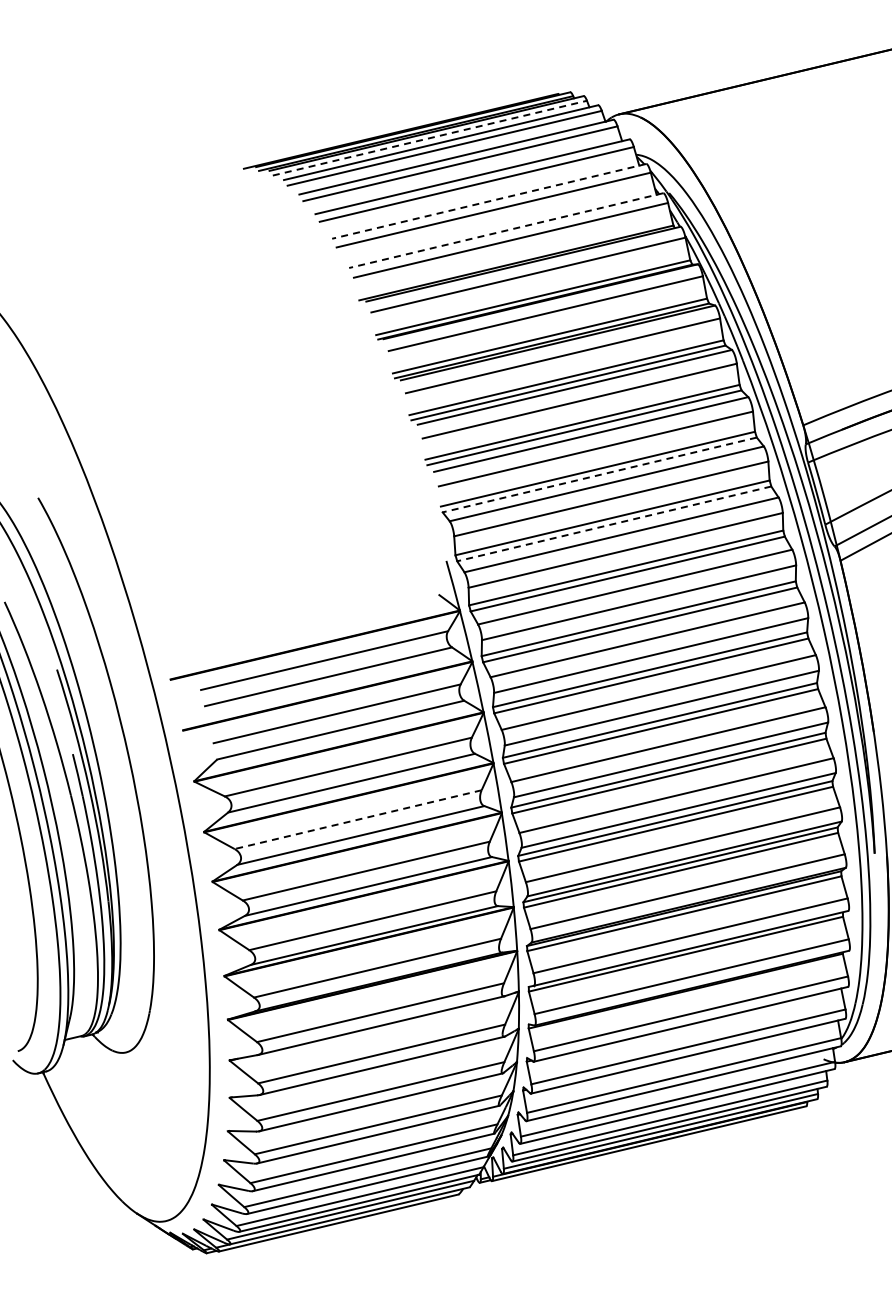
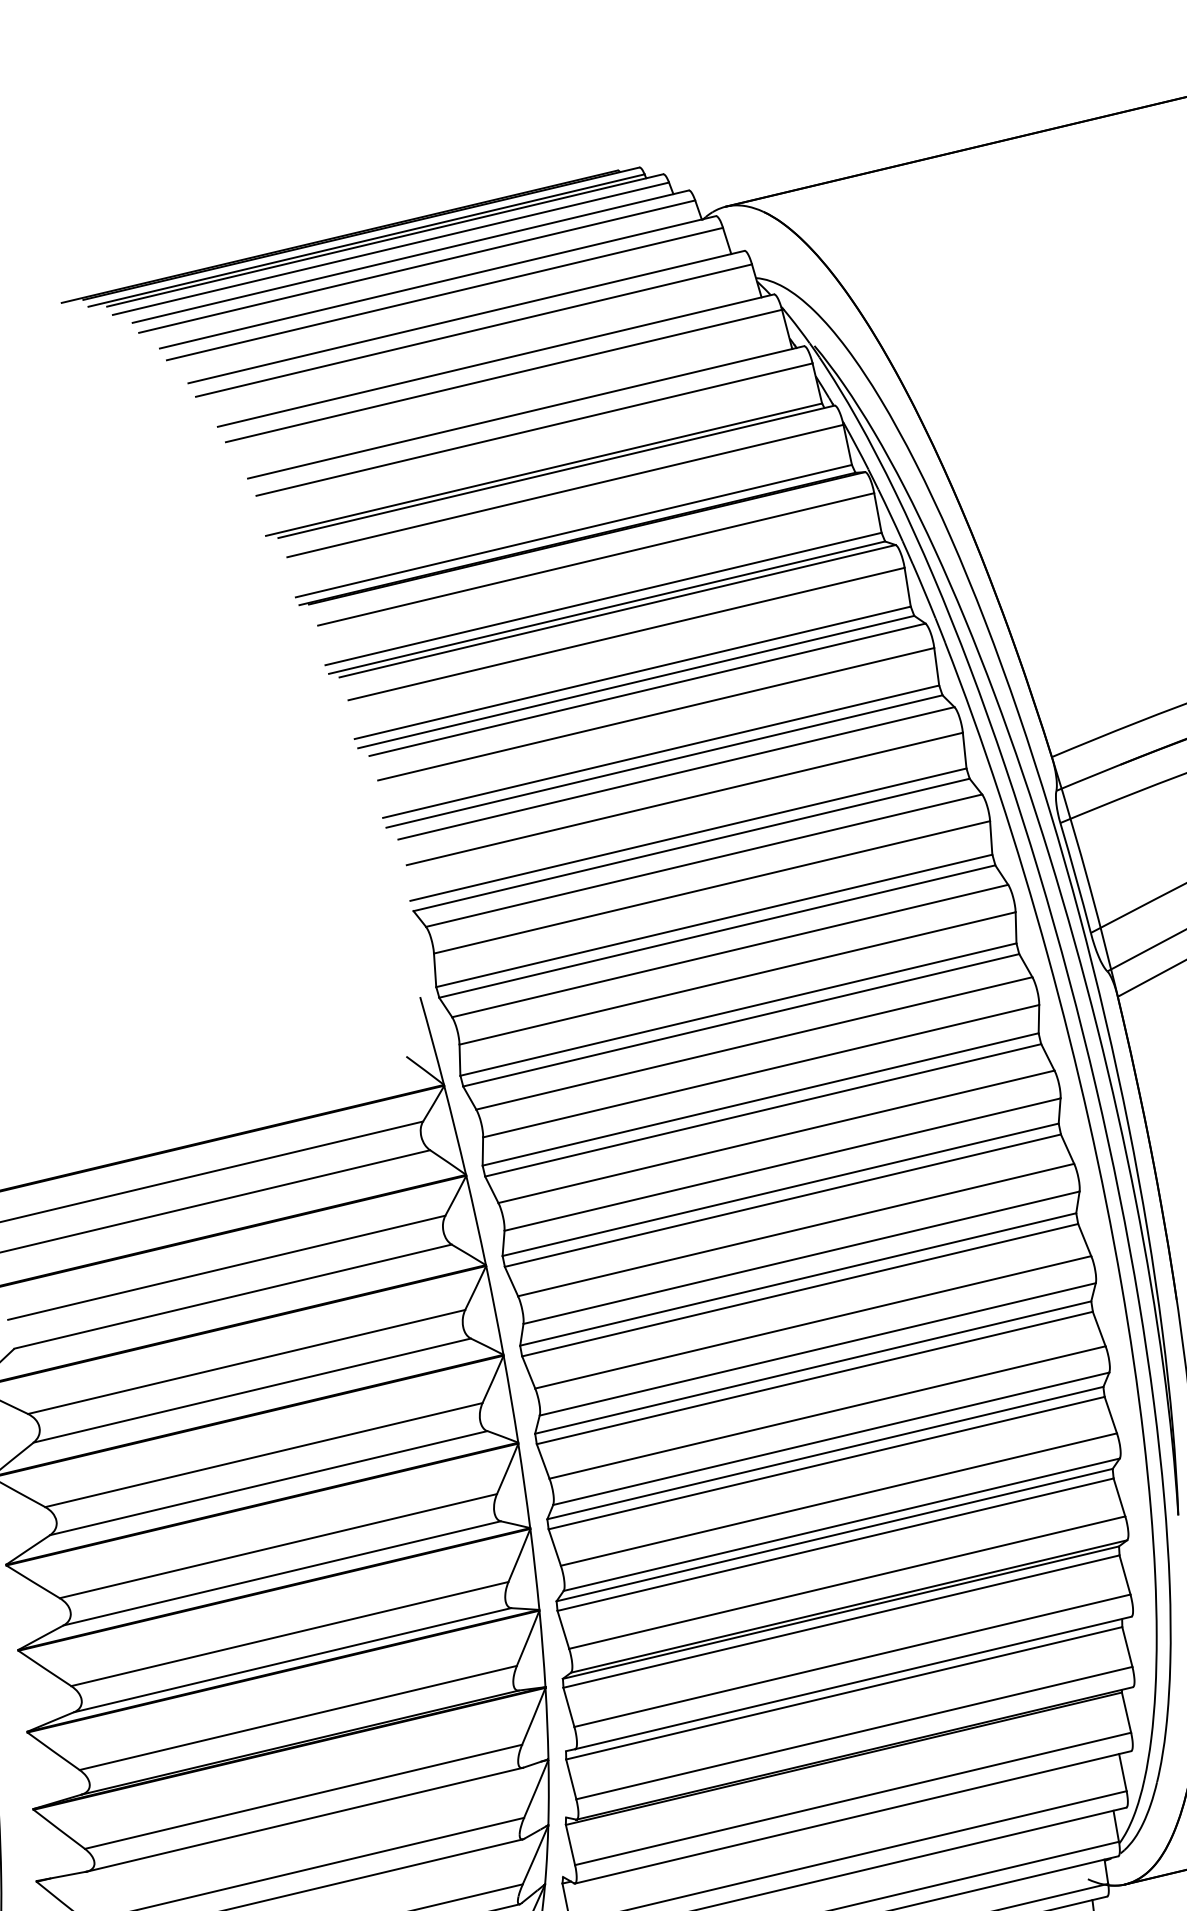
line: (430, 138) -> (392, 249), dashed -> solid
line: (488, 201) -> (494, 360), dashed -> solid
line: (505, 230) -> (524, 412), dashed -> solid
line: (599, 475) -> (691, 845), dashed -> solid
line: (613, 524) -> (715, 932), dashed -> solid
line: (358, 819) -> (264, 1454), dashed -> solid

